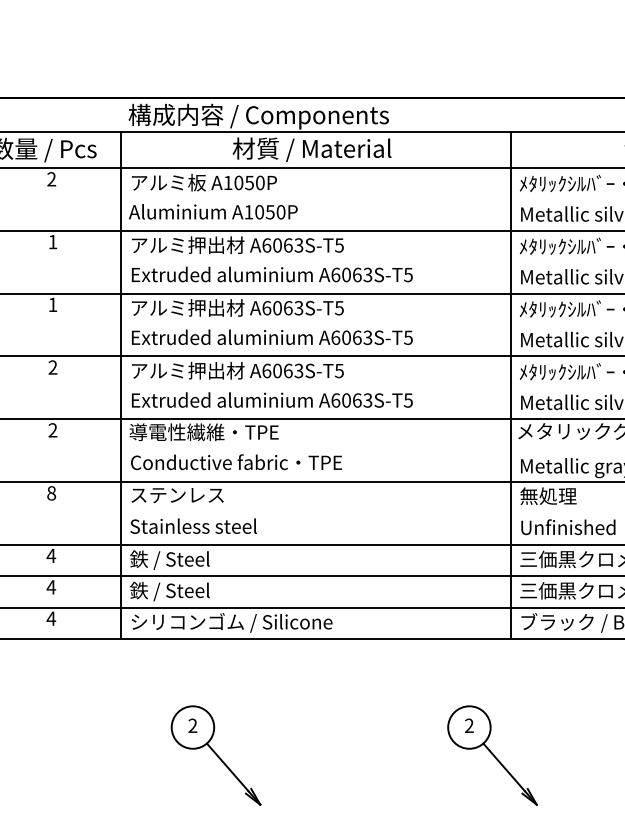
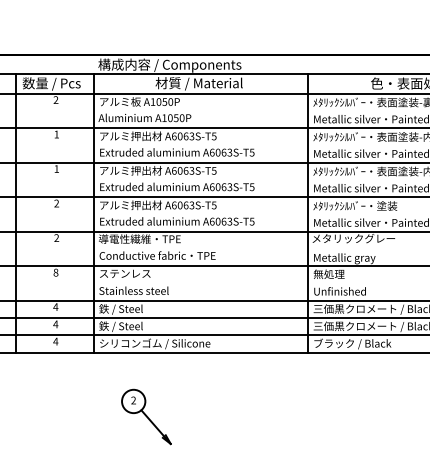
part: (492, 754) -> (298, 416), removed

